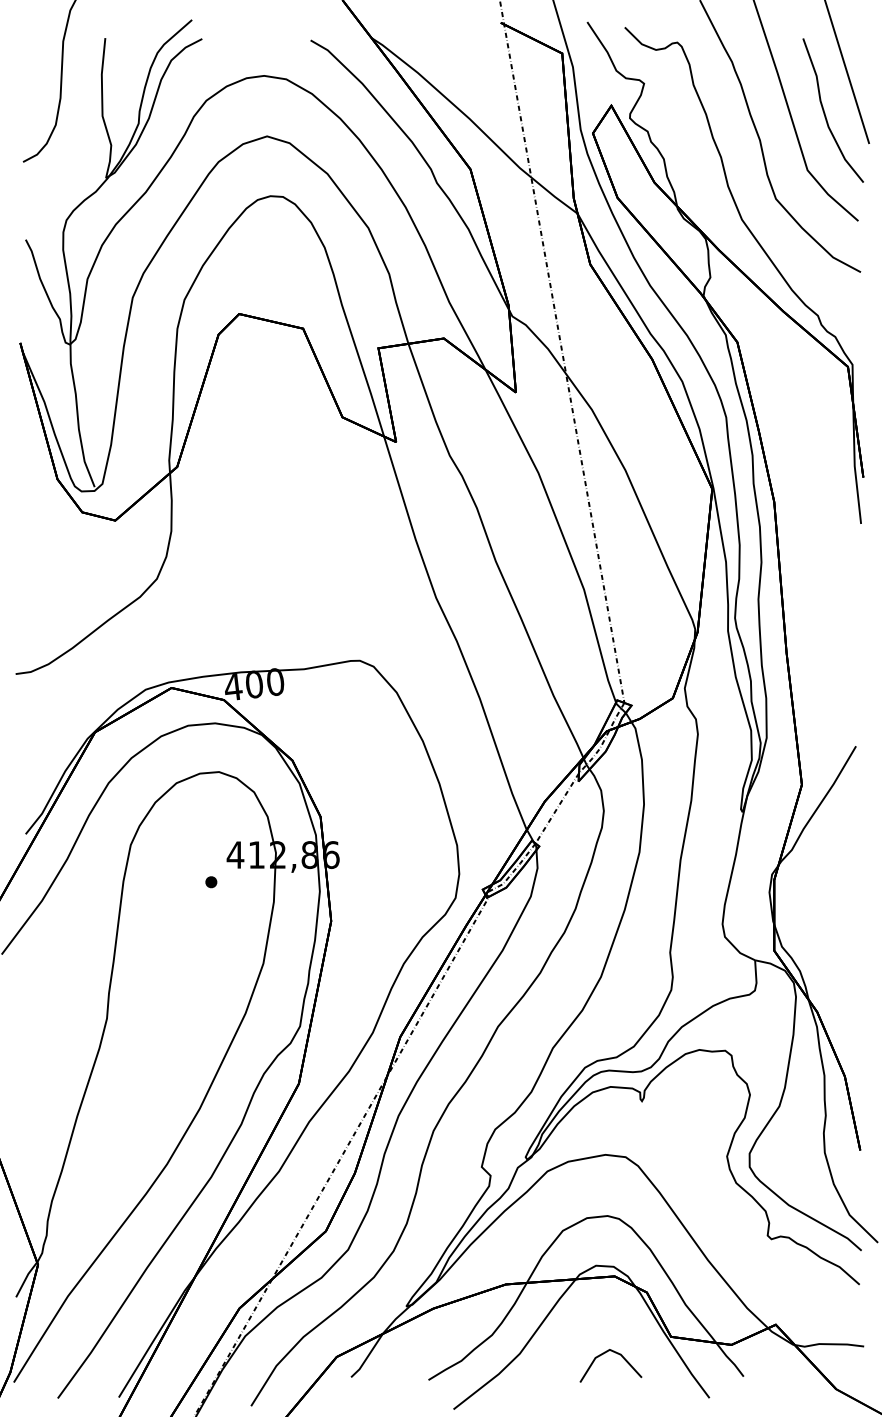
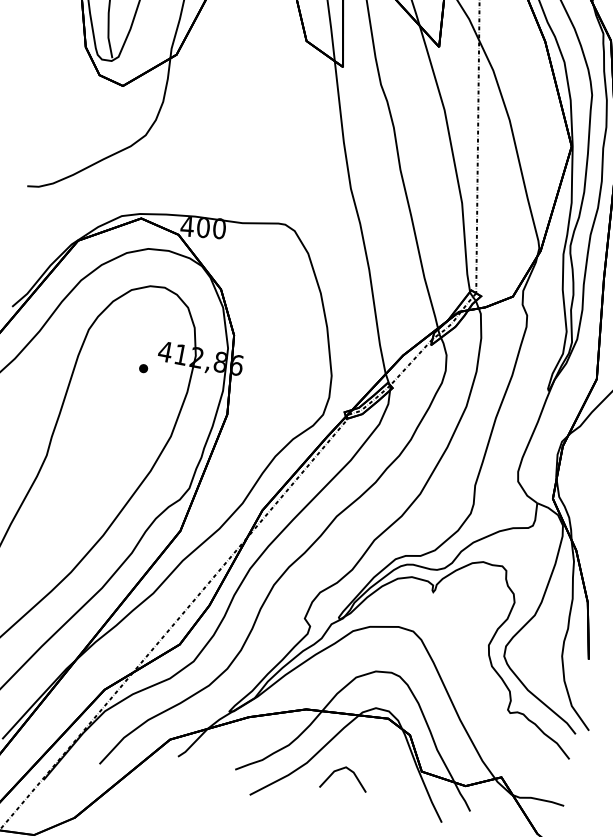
line: (602, 1355) -> (339, 770), moved

